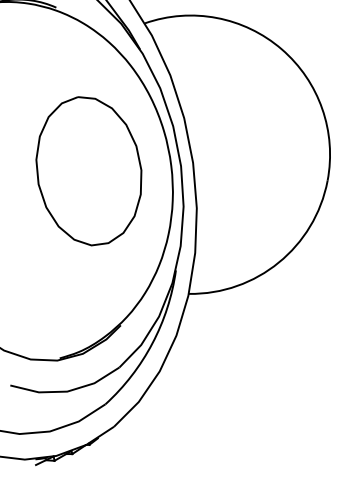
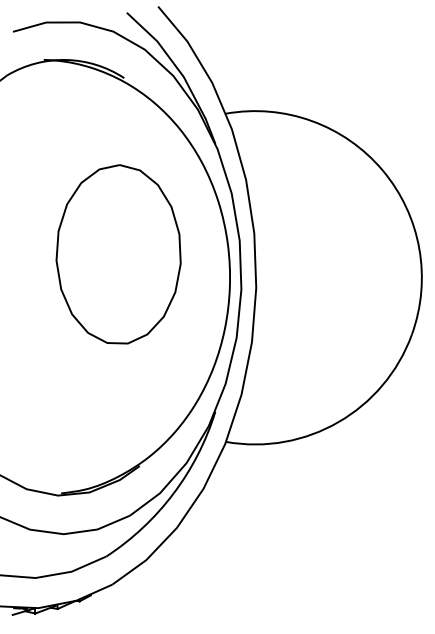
part: (88, 171) -> (118, 254), moved

